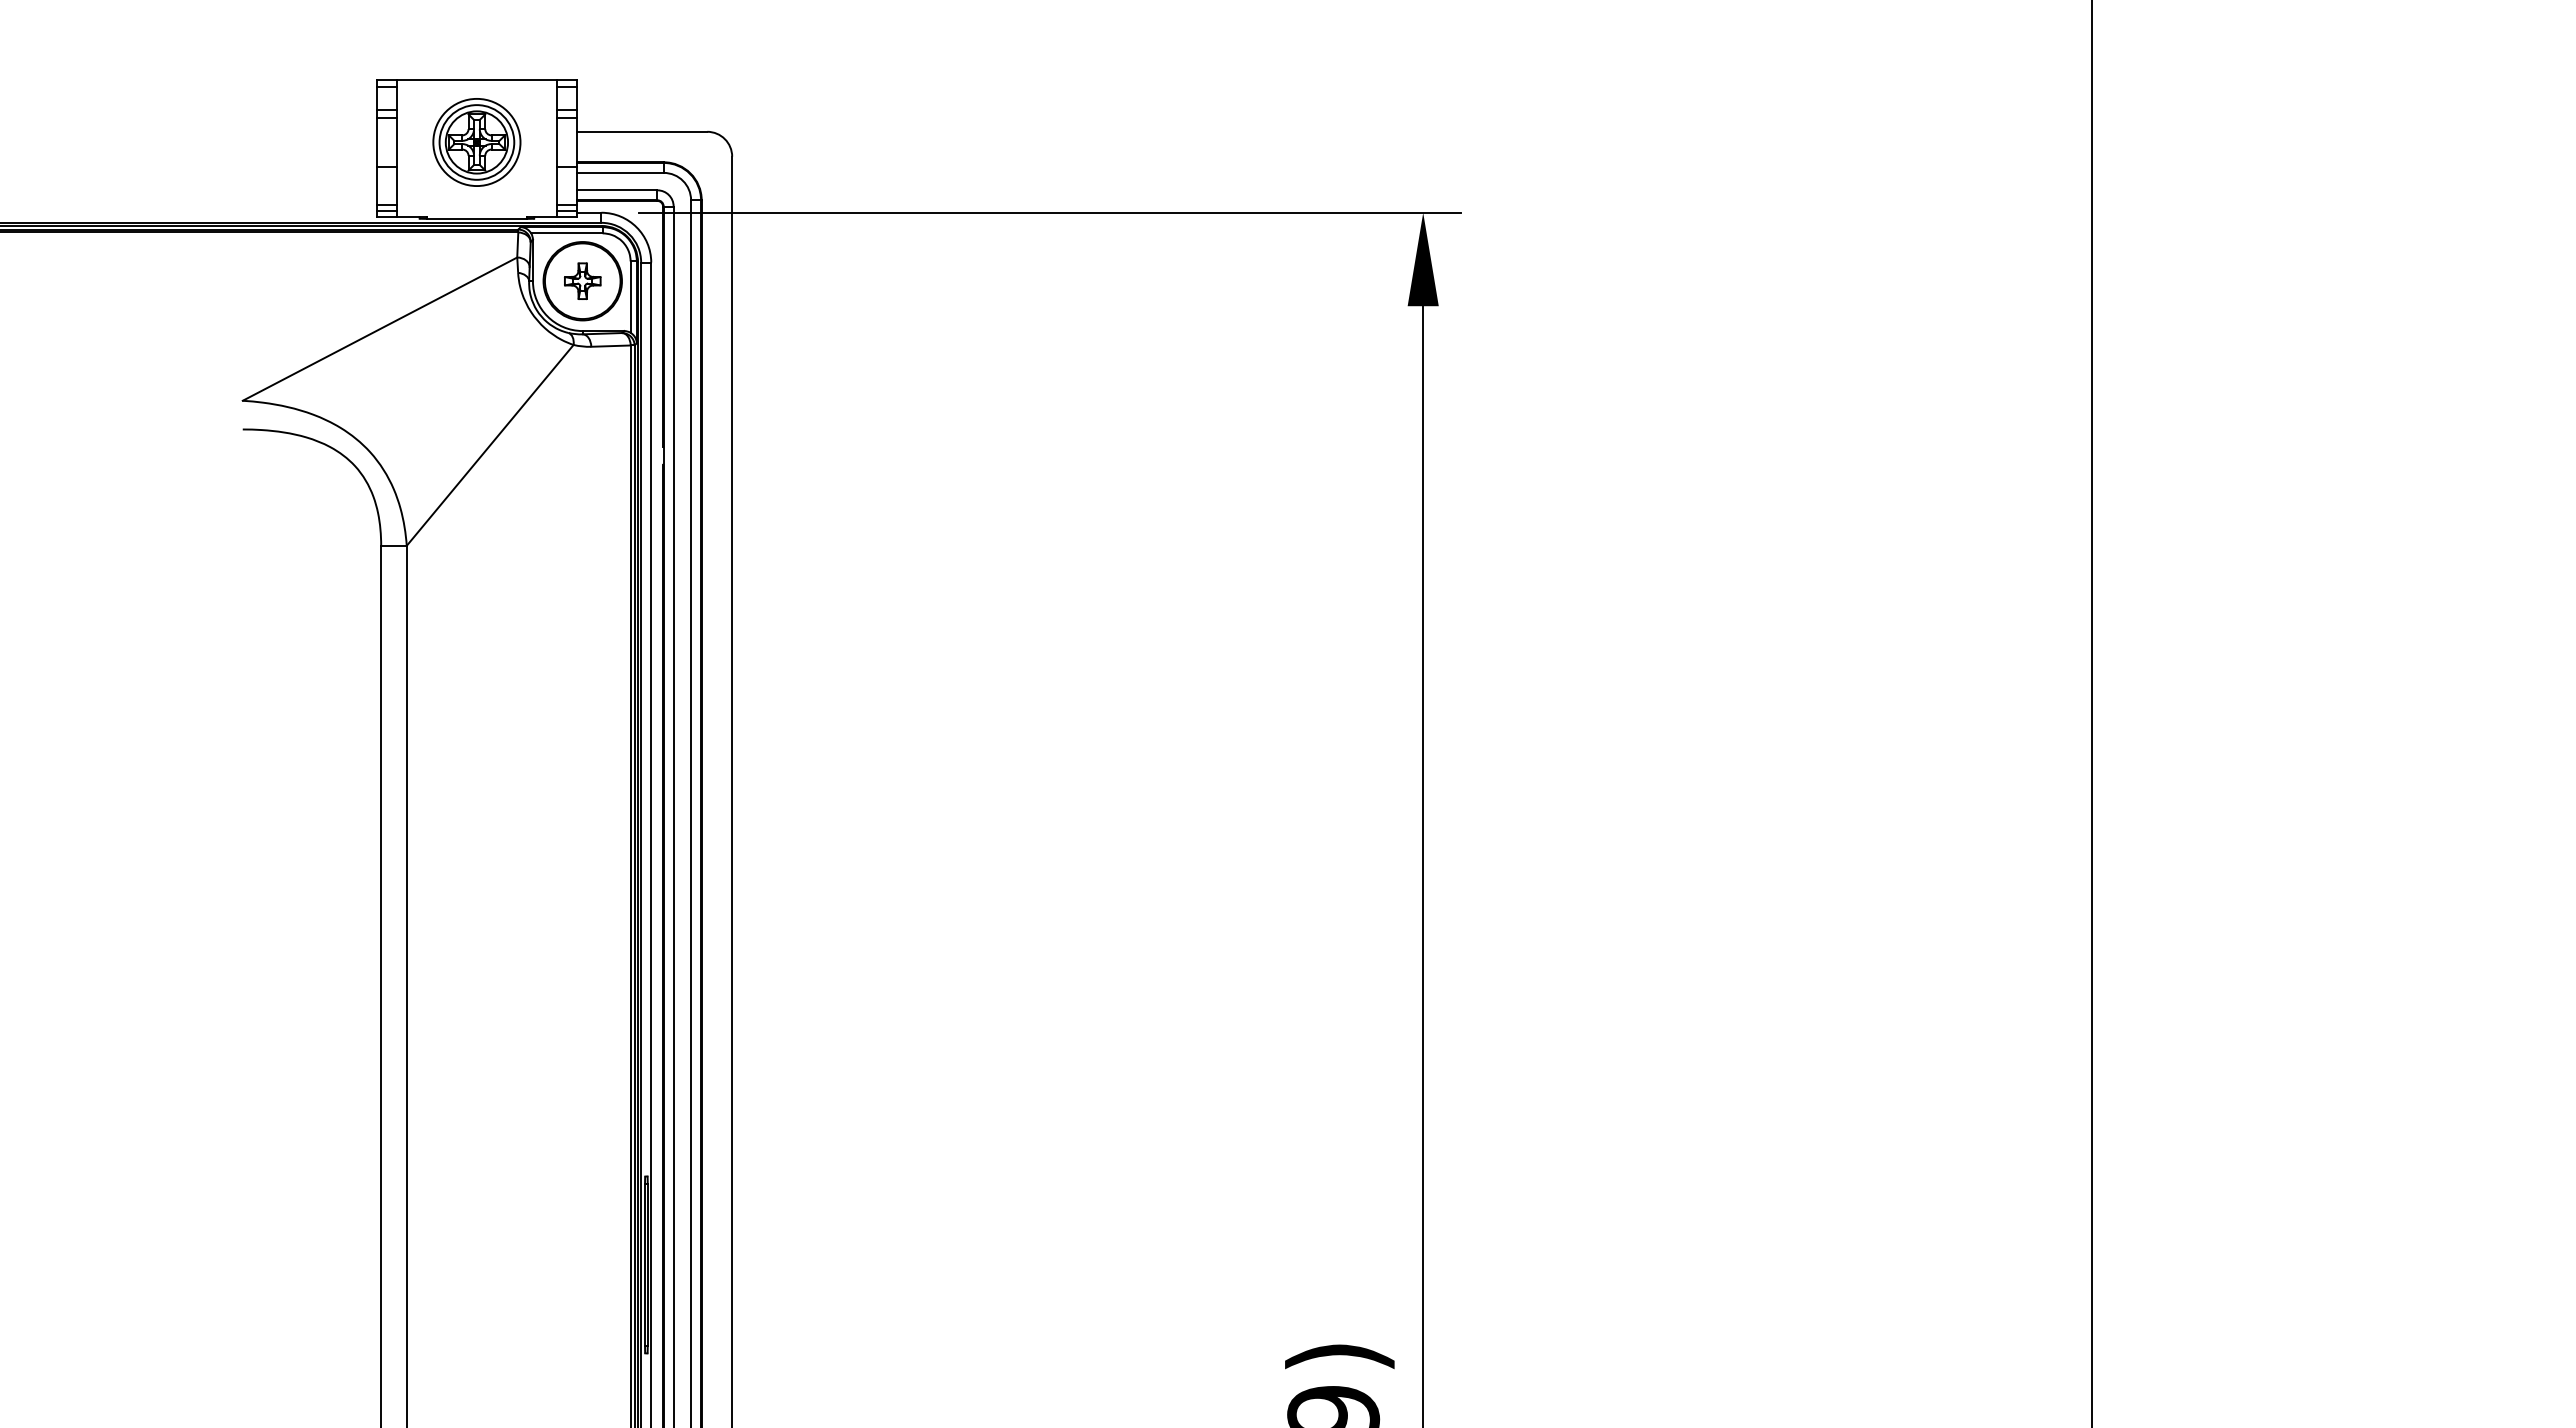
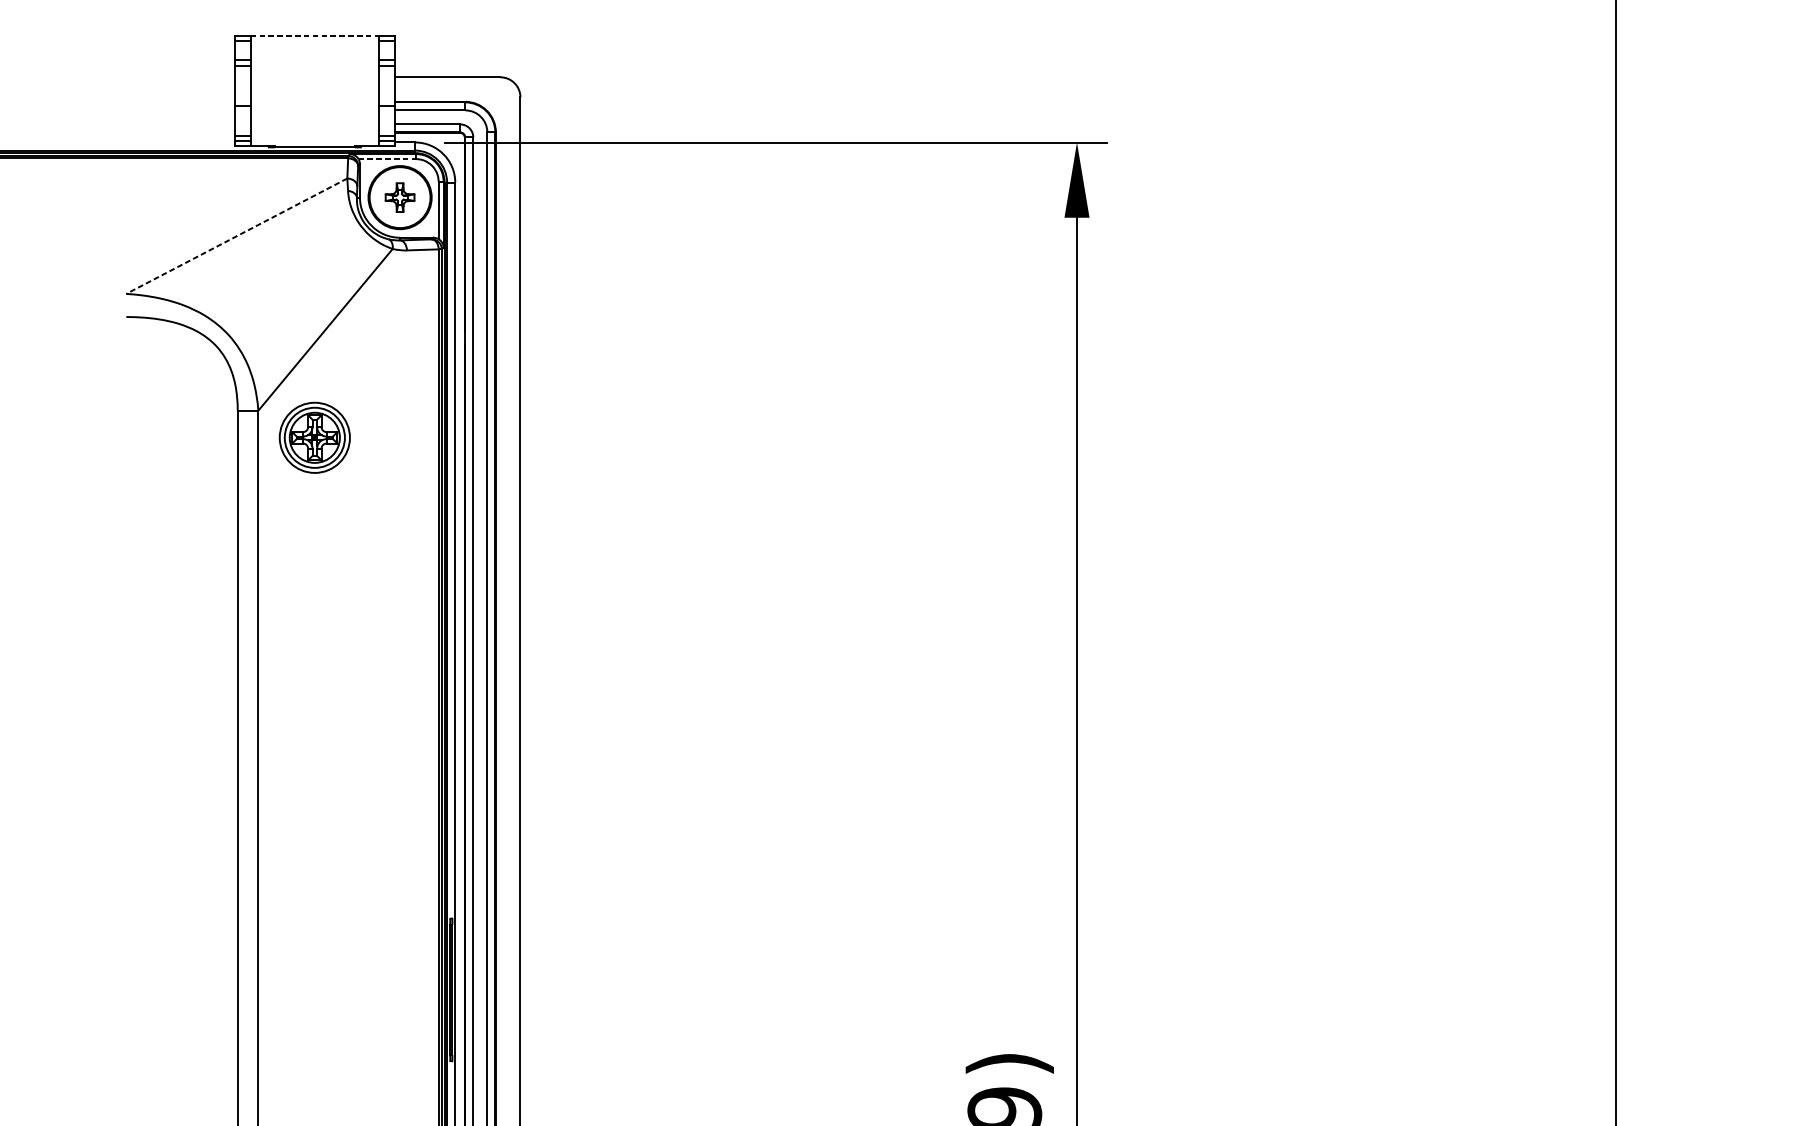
line: (476, 80) -> (314, 35), solid -> dashed
part: (476, 142) -> (314, 437), moved
line: (566, 233) -> (387, 159), solid -> dashed
line: (380, 329) -> (237, 236), solid -> dashed

